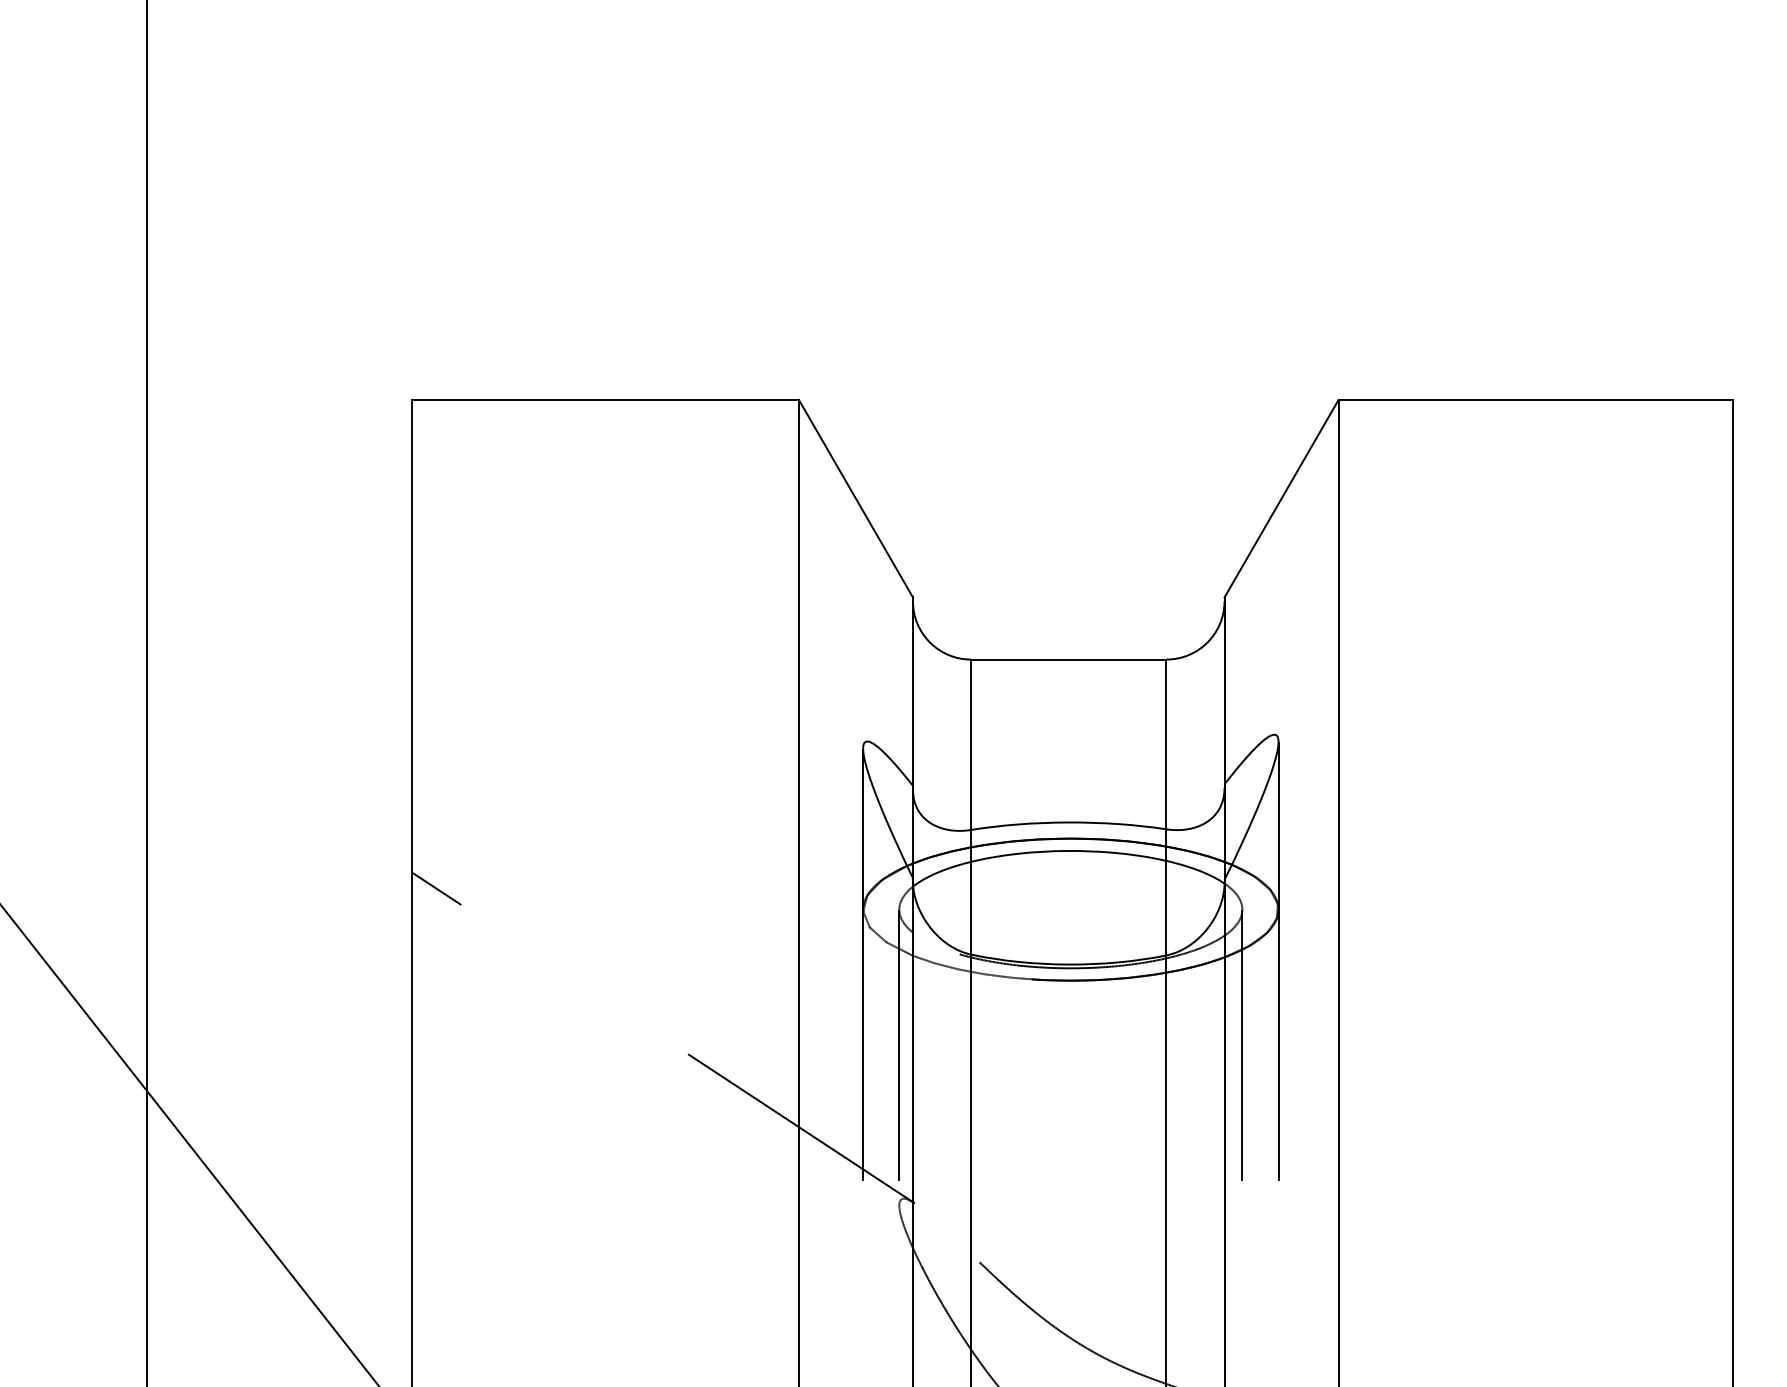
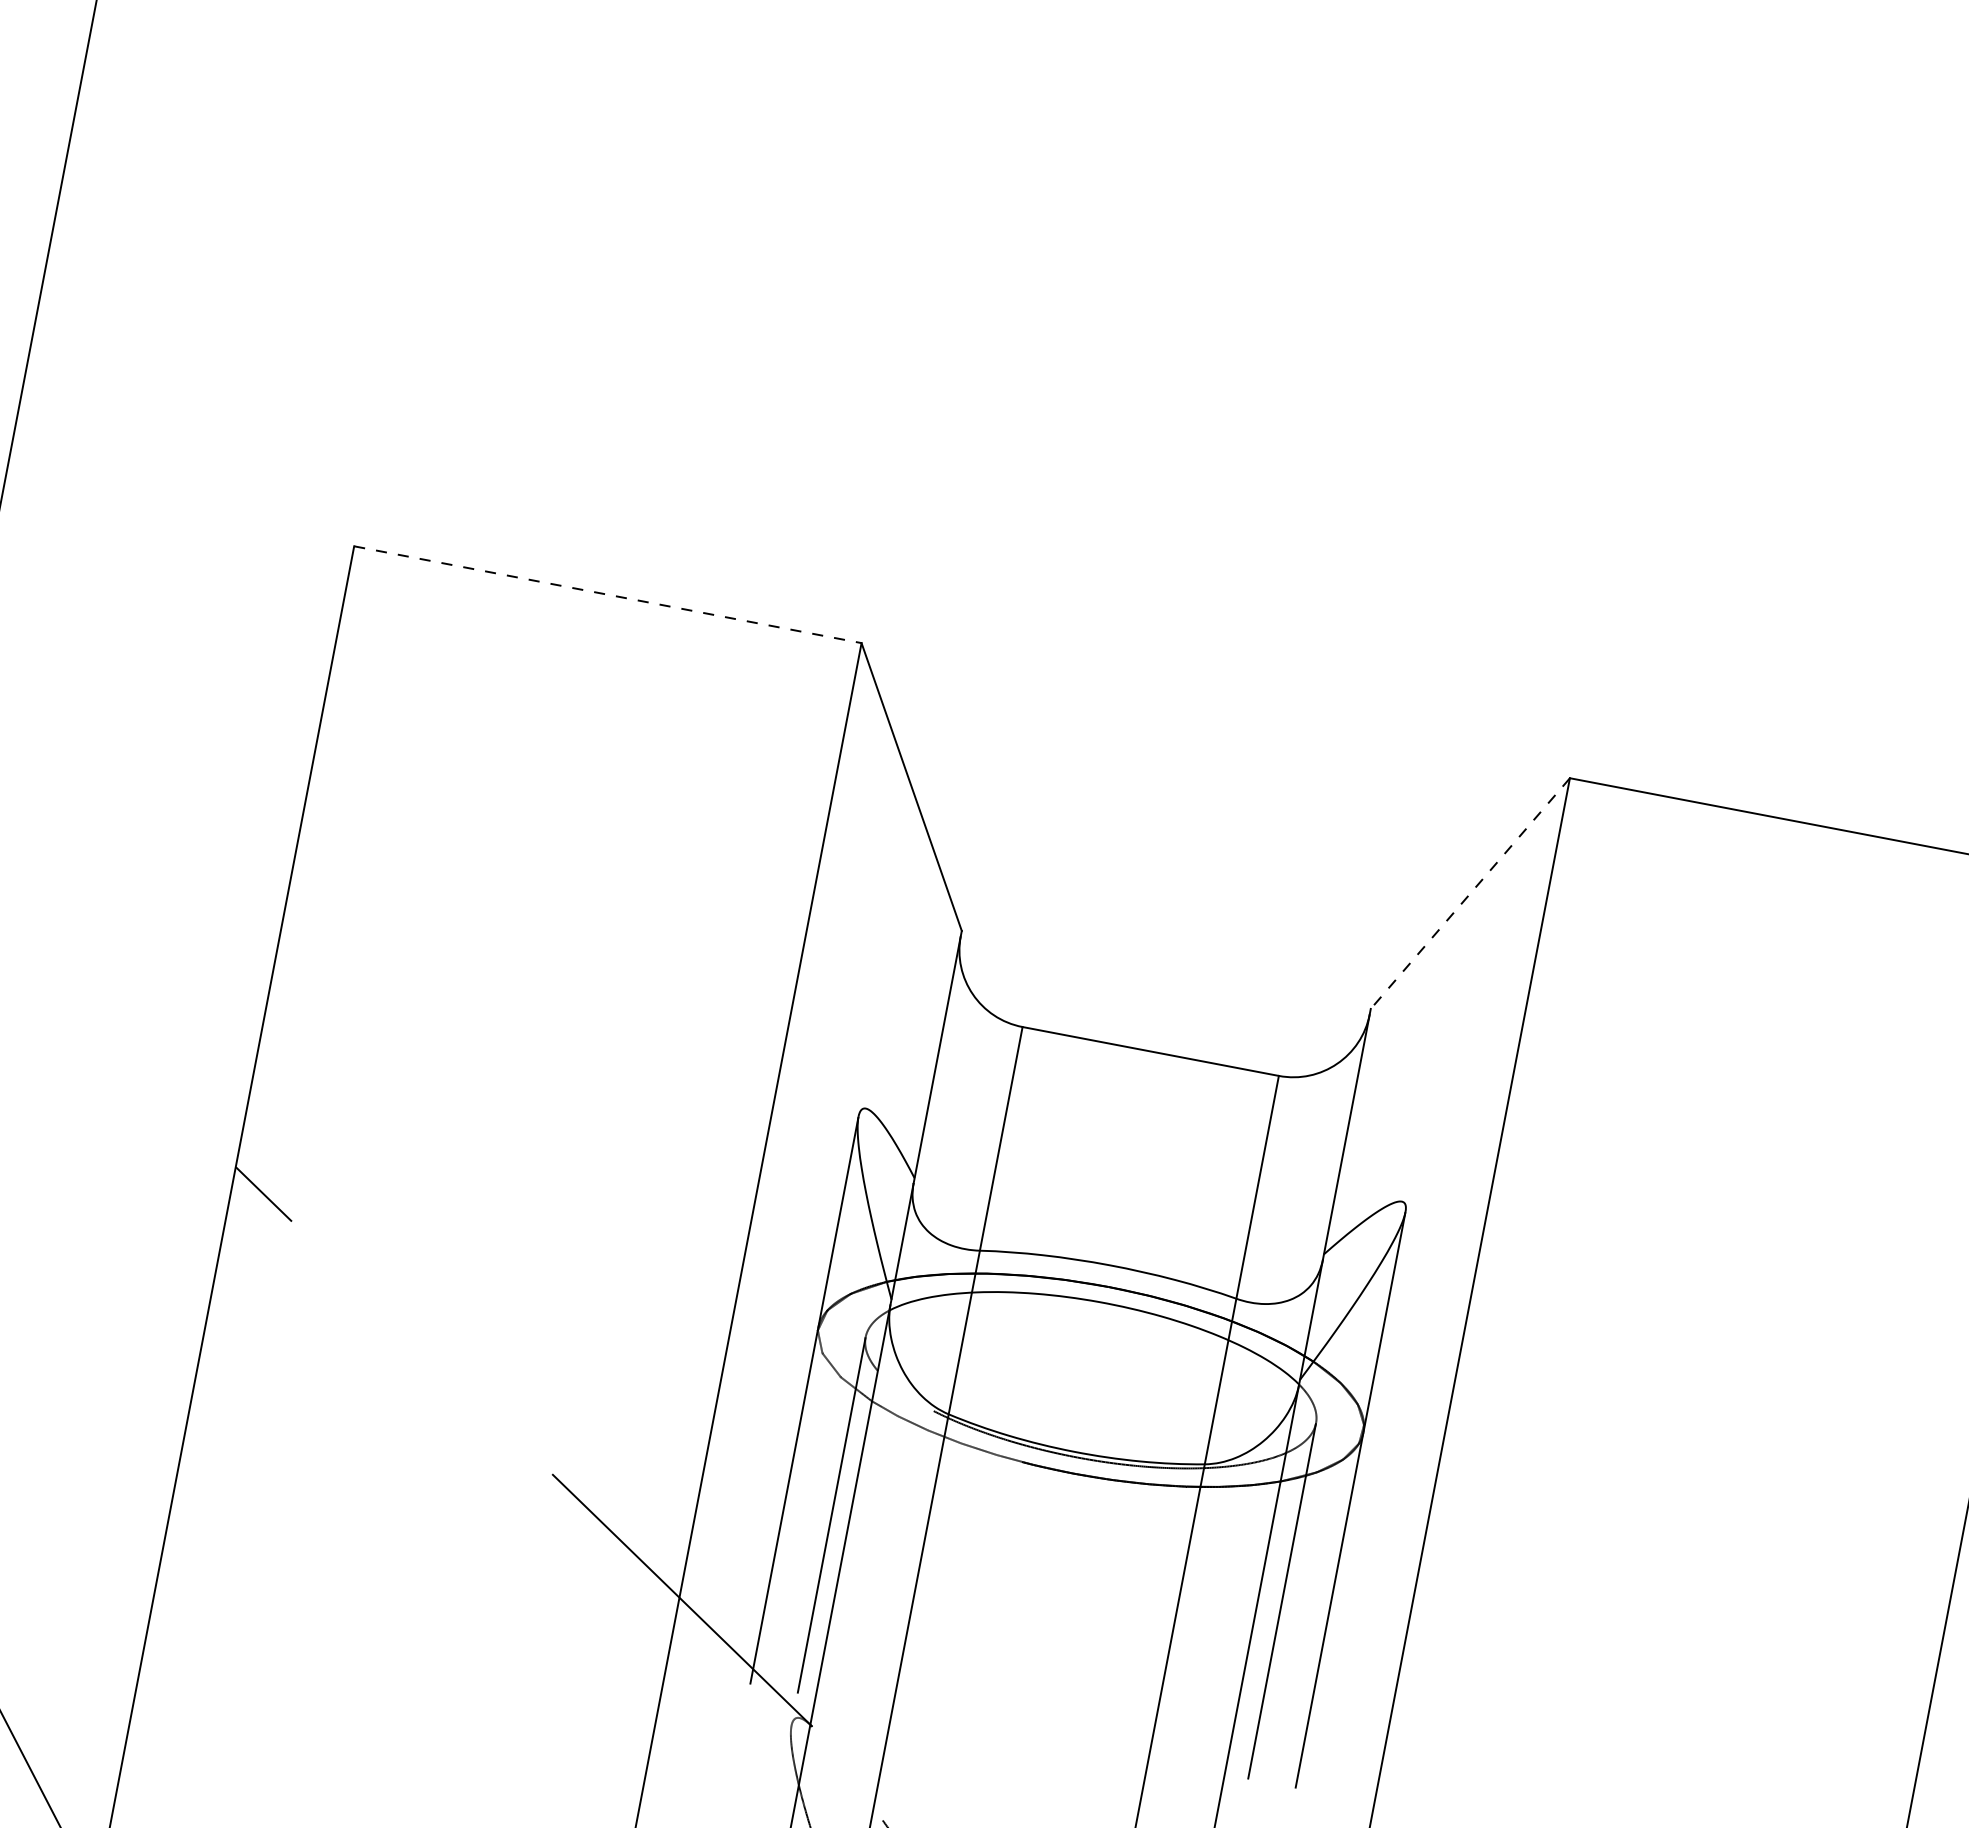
line: (606, 399) -> (609, 594), solid -> dashed
line: (1281, 499) -> (1470, 894), solid -> dashed

